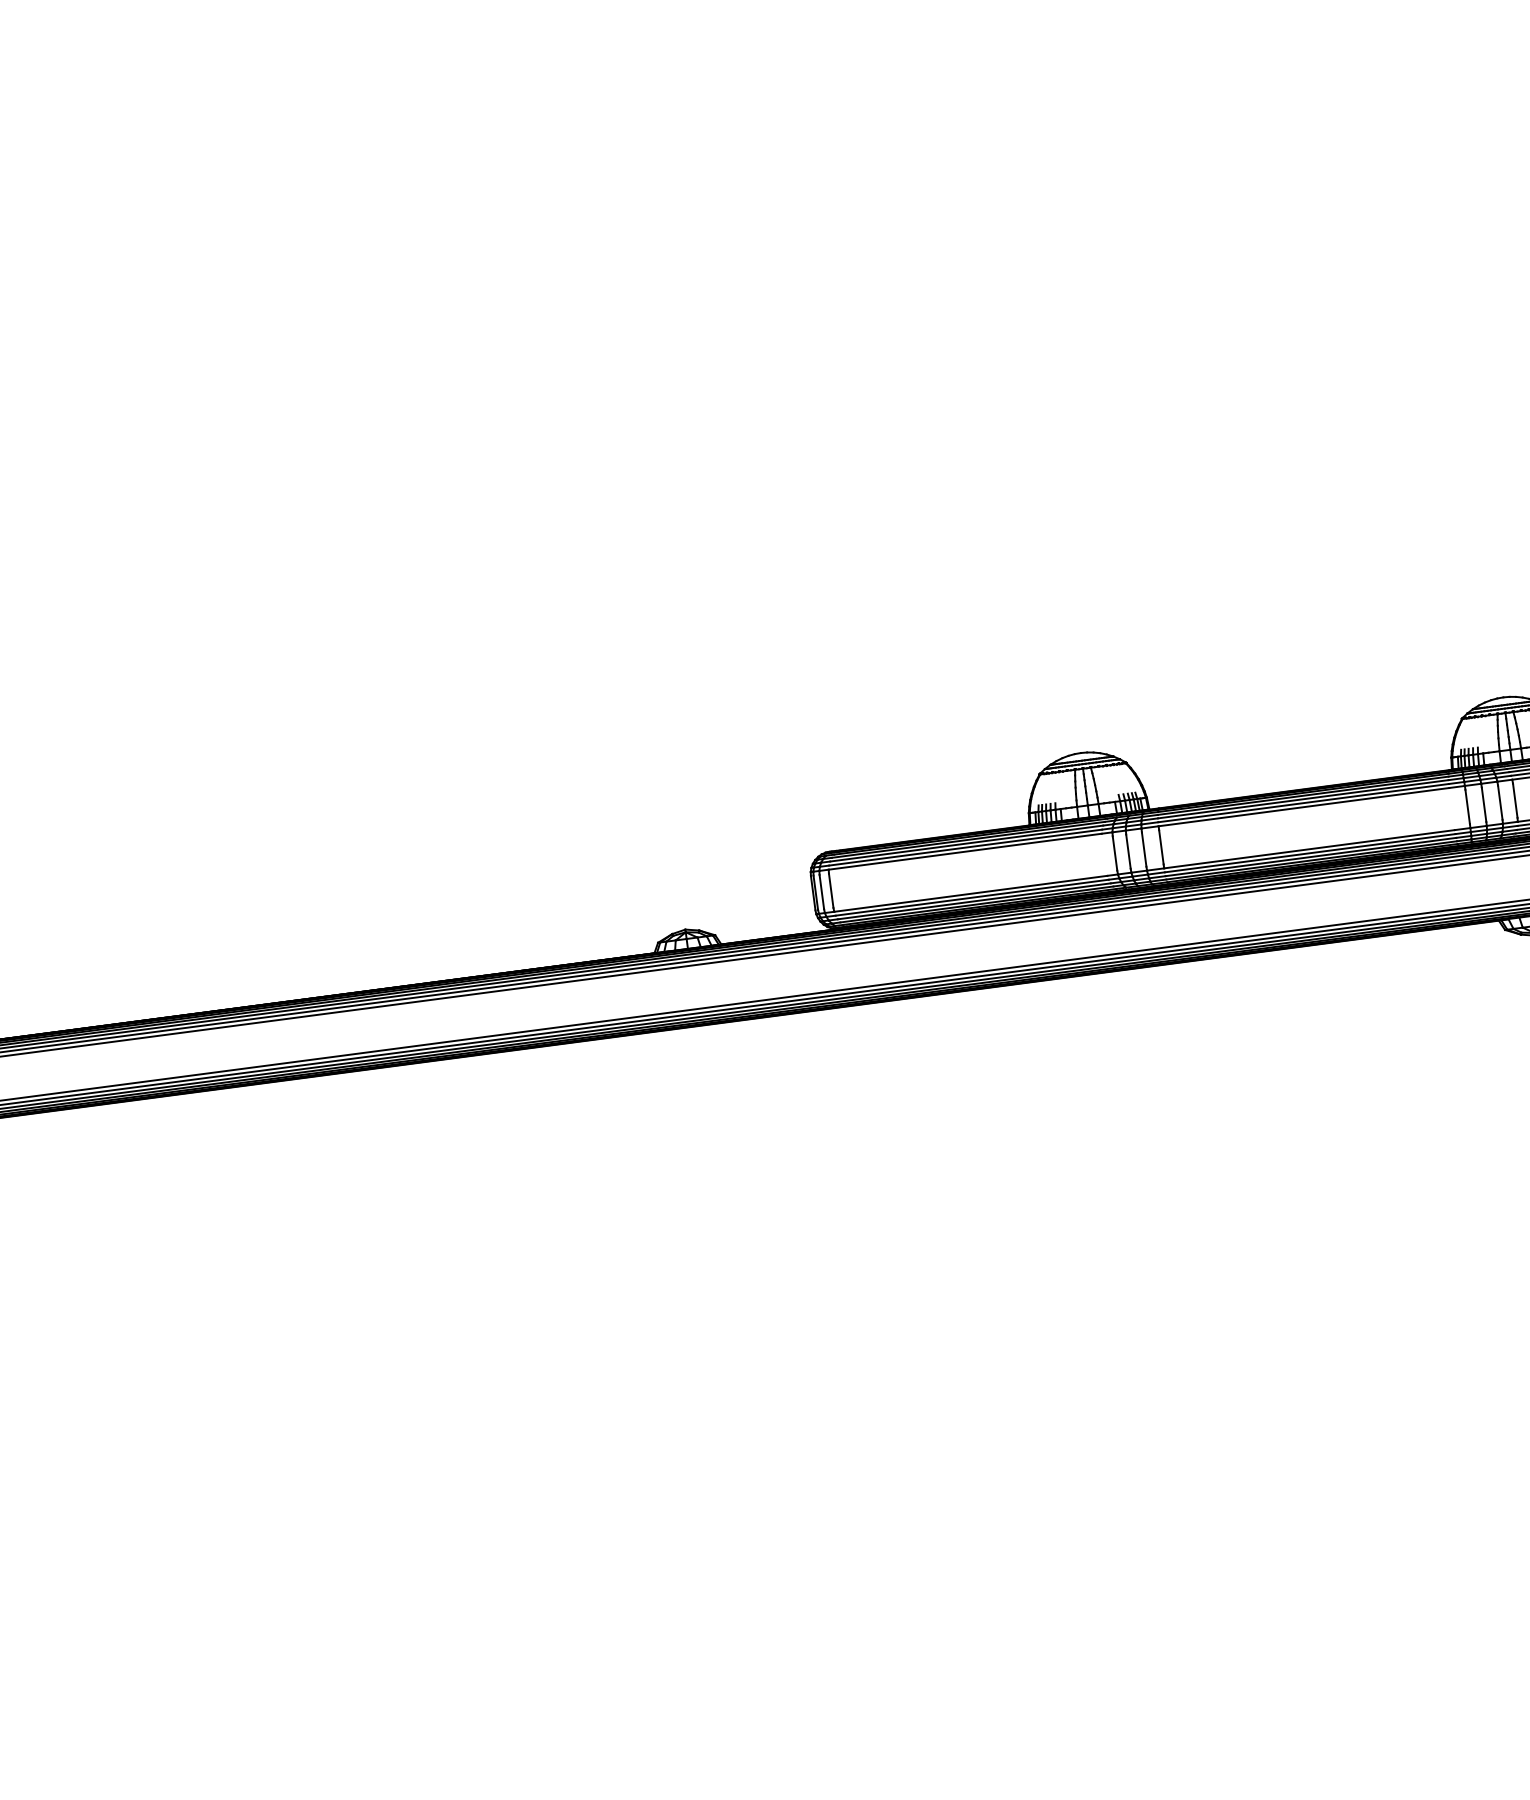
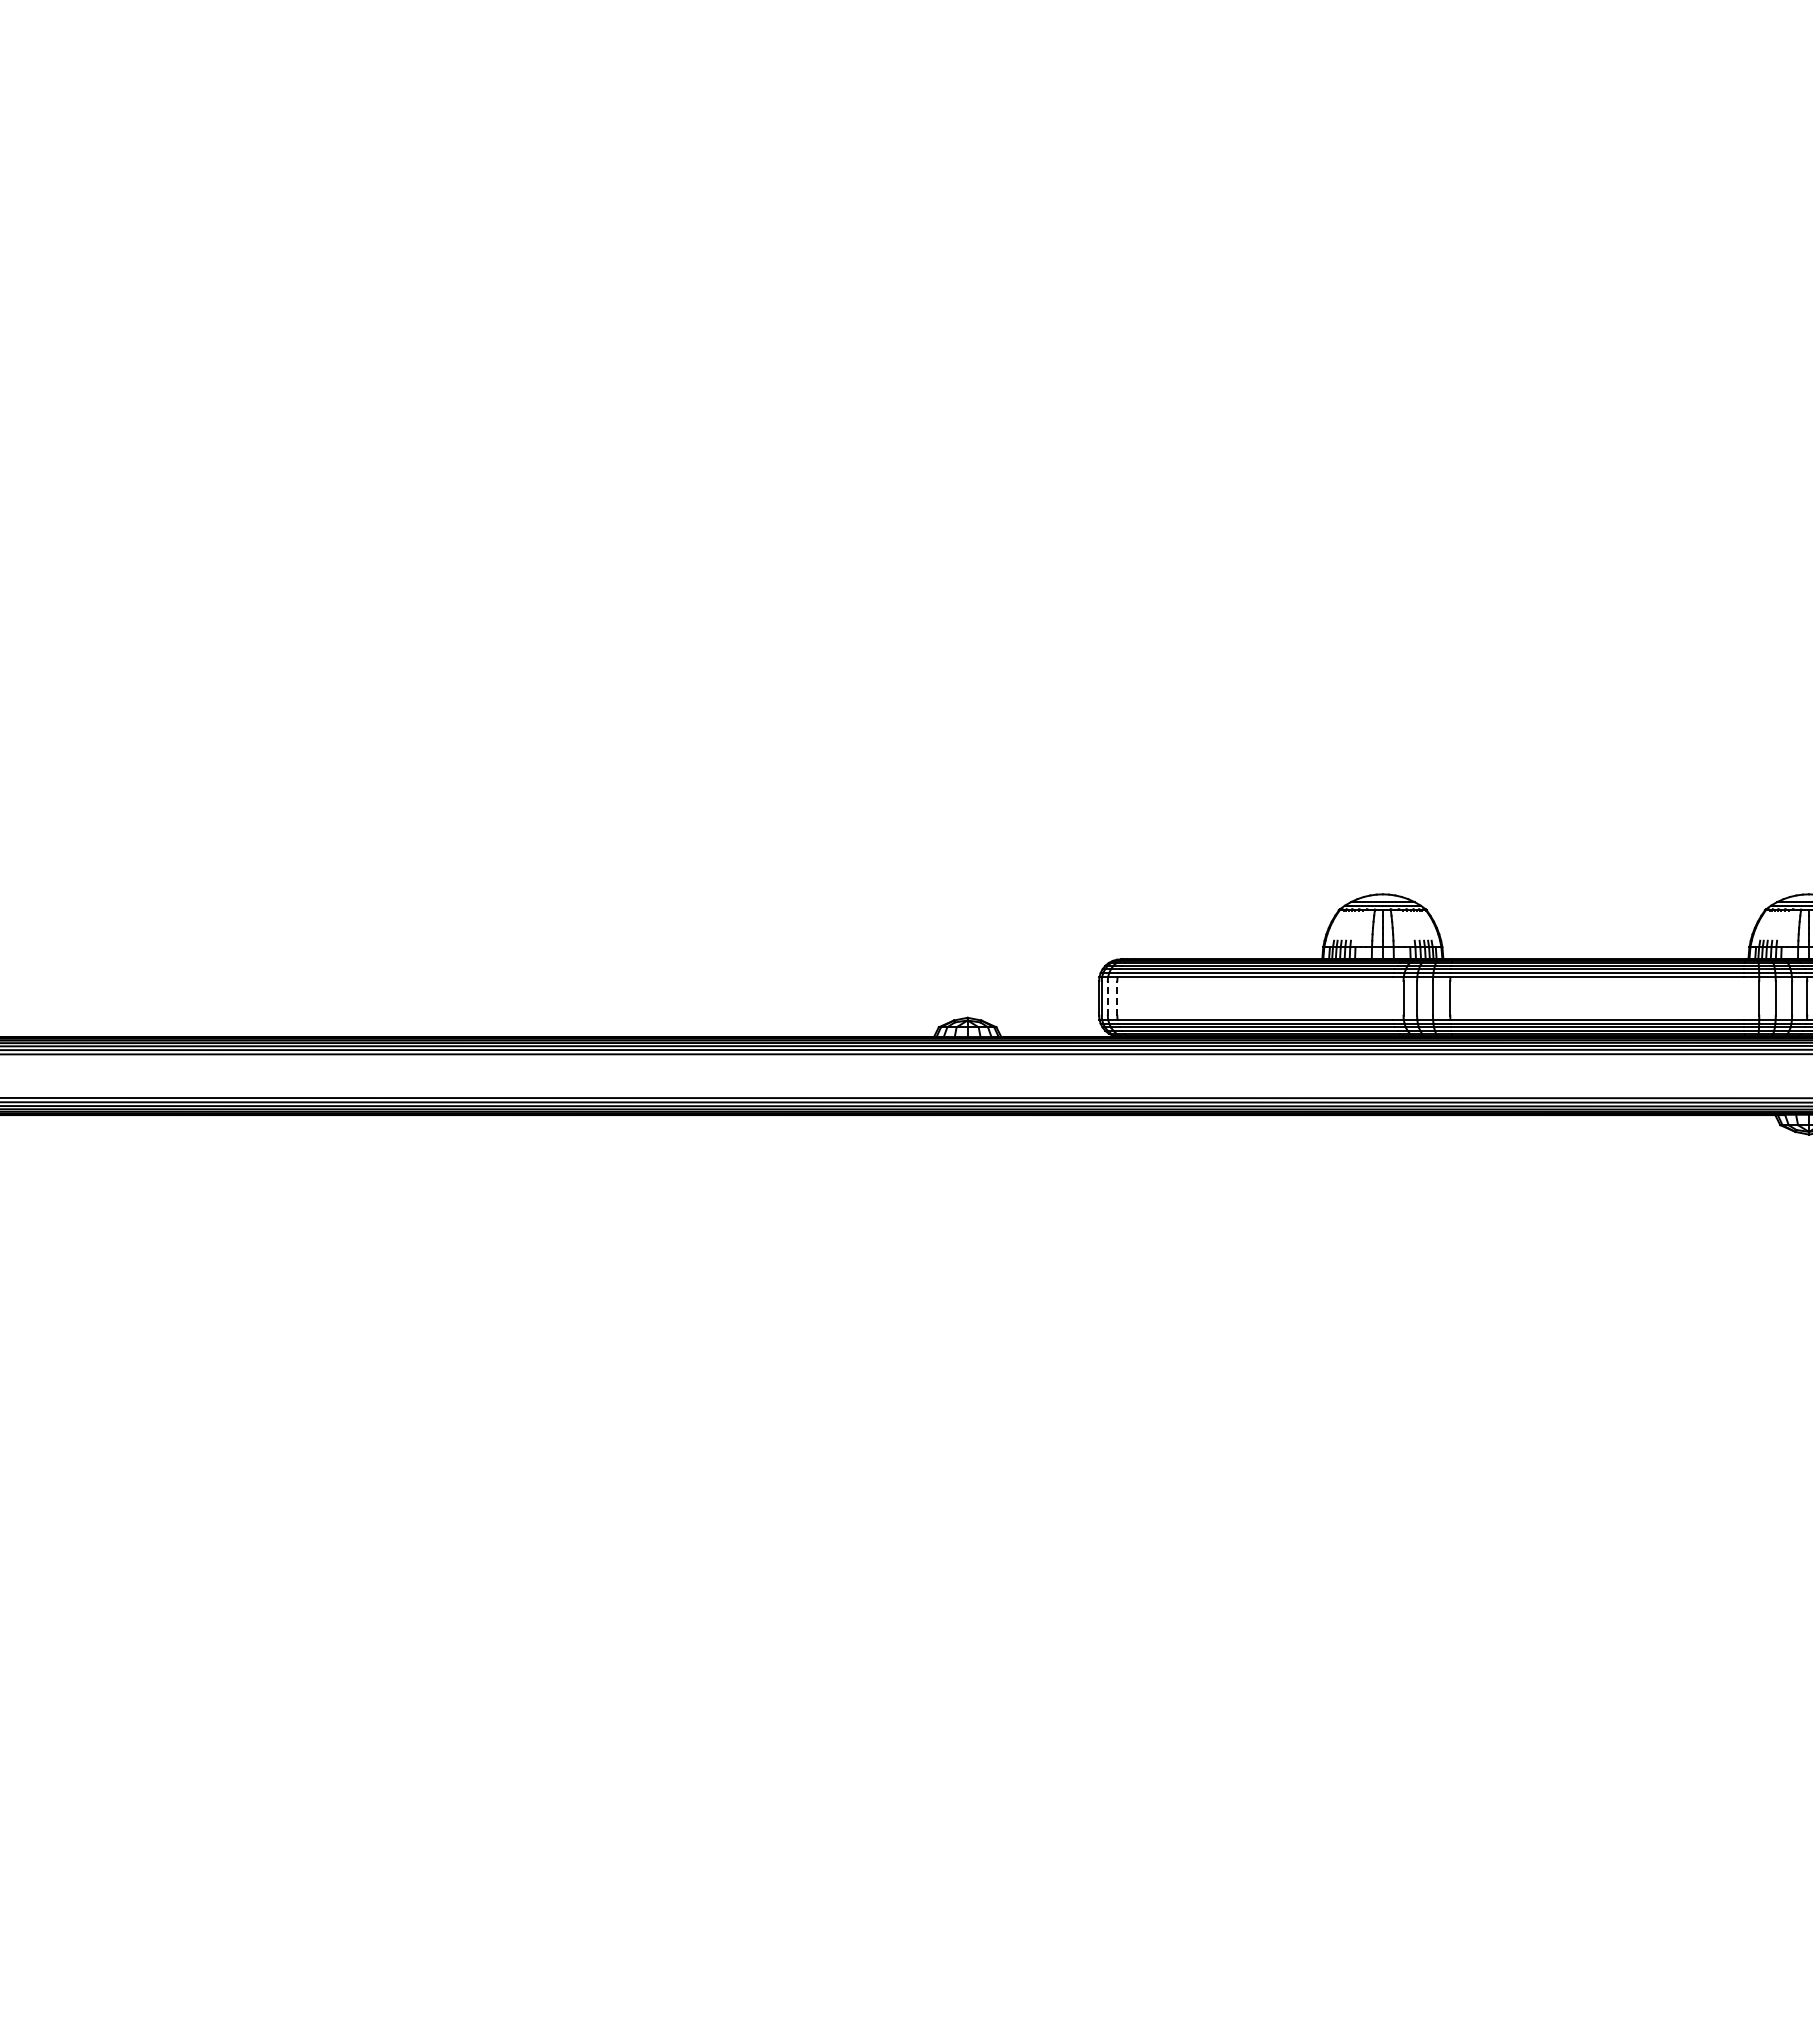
line: (831, 889) -> (1117, 997), solid -> dashed
line: (821, 891) -> (1107, 997), solid -> dashed

